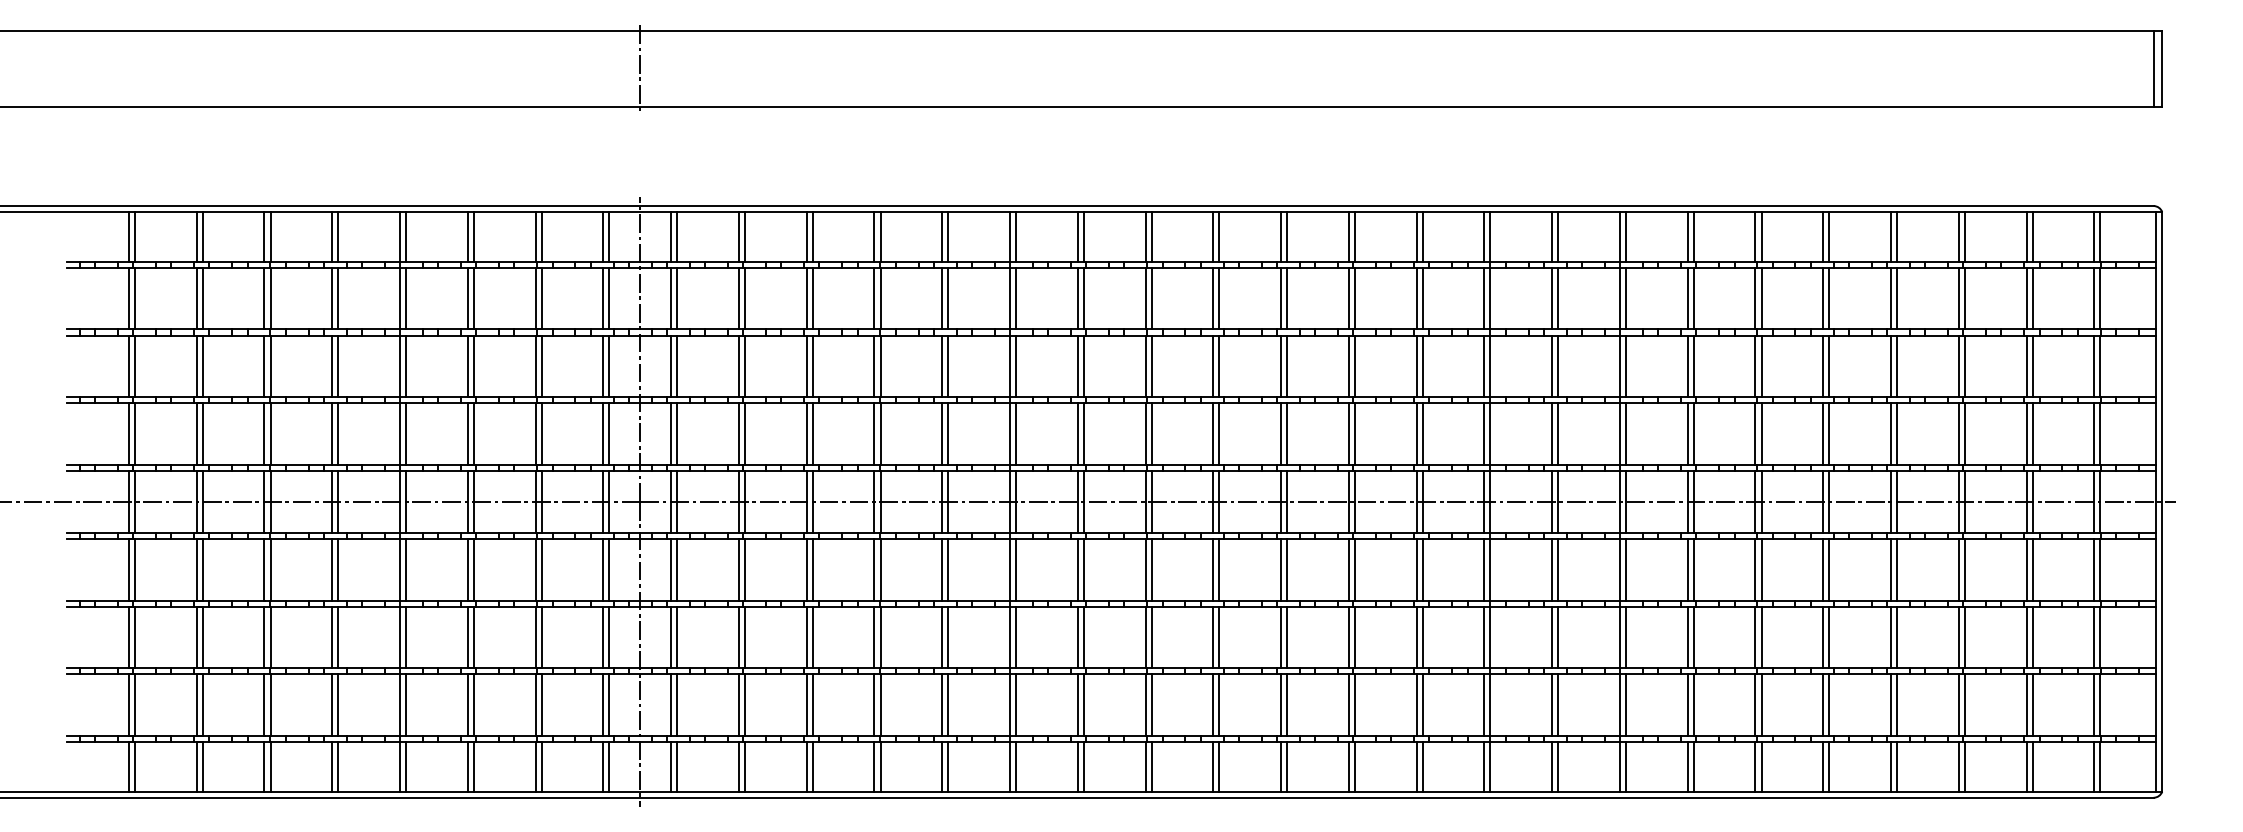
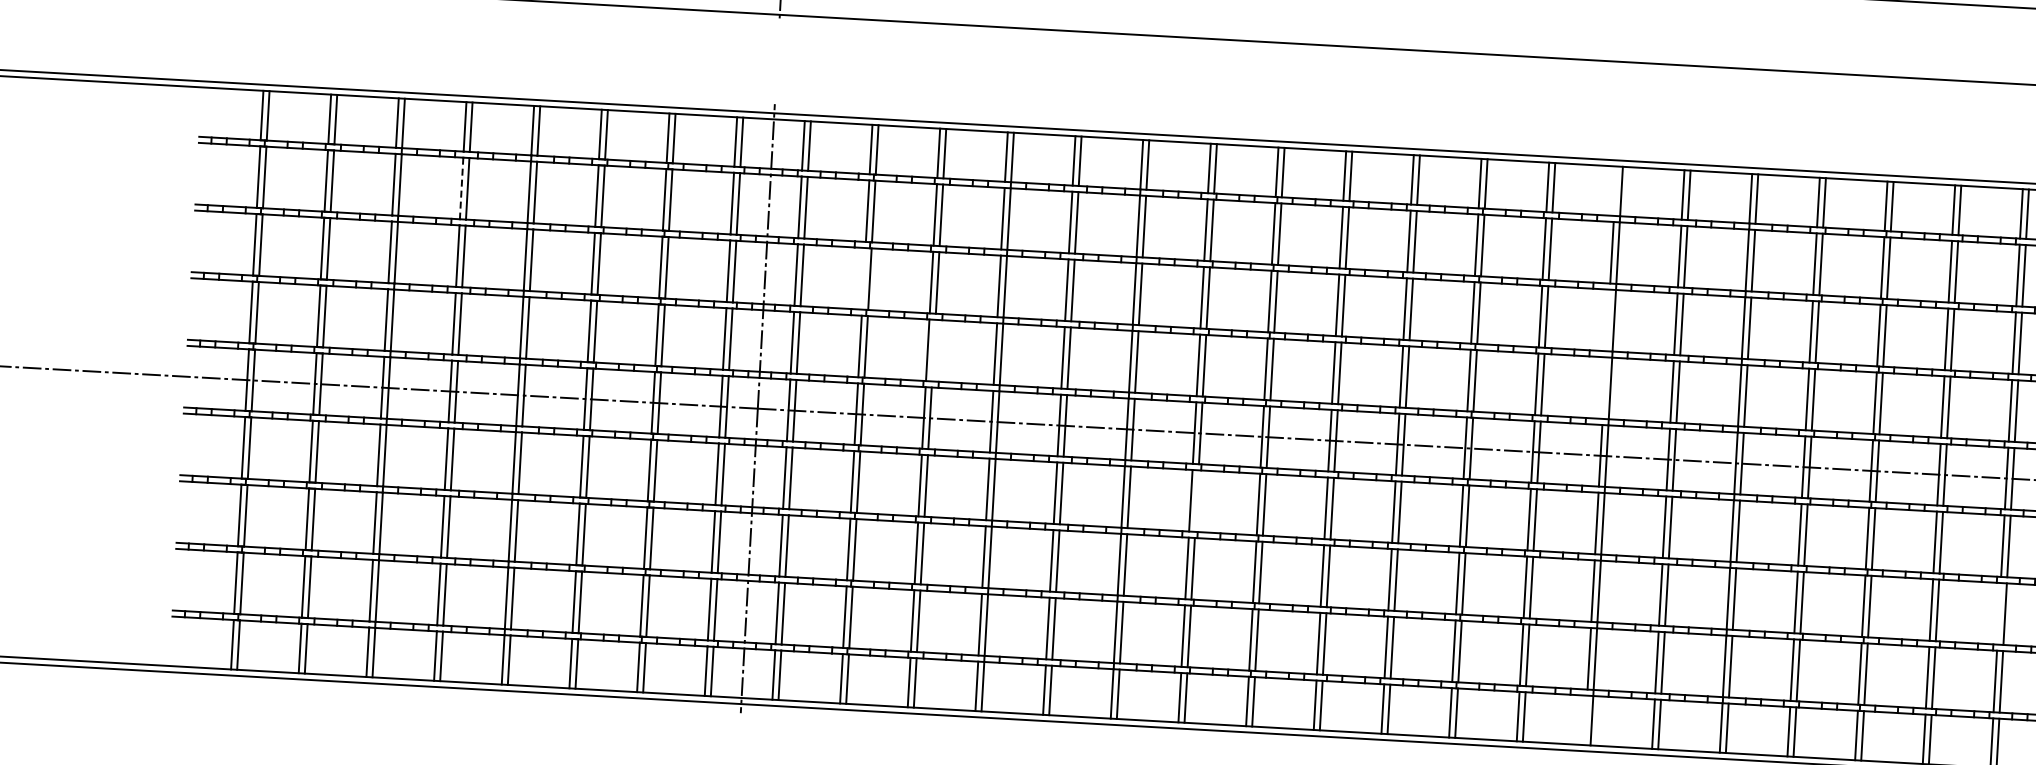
line: (1484, 236) -> (1615, 190), removed
line: (332, 298) -> (461, 188), solid -> dashed
line: (738, 366) -> (863, 278), removed
line: (1484, 366) -> (1608, 320), removed
line: (812, 433) -> (933, 350), removed
line: (1484, 433) -> (1604, 387), removed
line: (1083, 569) -> (1196, 500), removed
line: (1891, 637) -> (1999, 613), removed
line: (1484, 766) -> (1586, 719), removed

